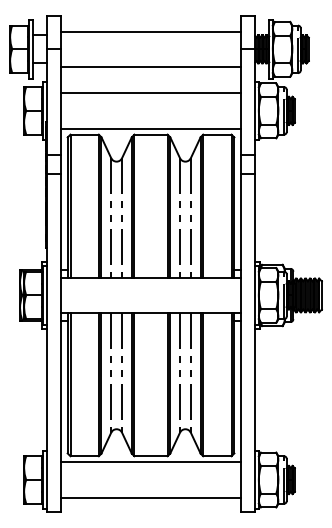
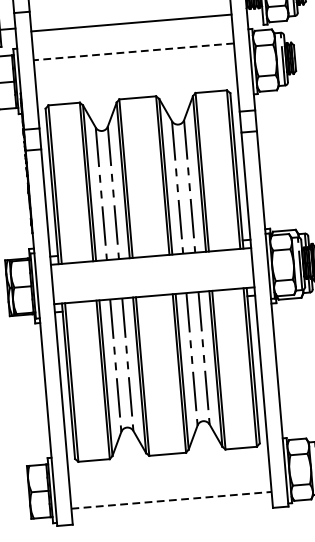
line: (150, 93) -> (133, 52), solid -> dashed
line: (150, 128) -> (136, 91), removed
line: (150, 462) -> (167, 461), removed
line: (151, 497) -> (172, 499), solid -> dashed

